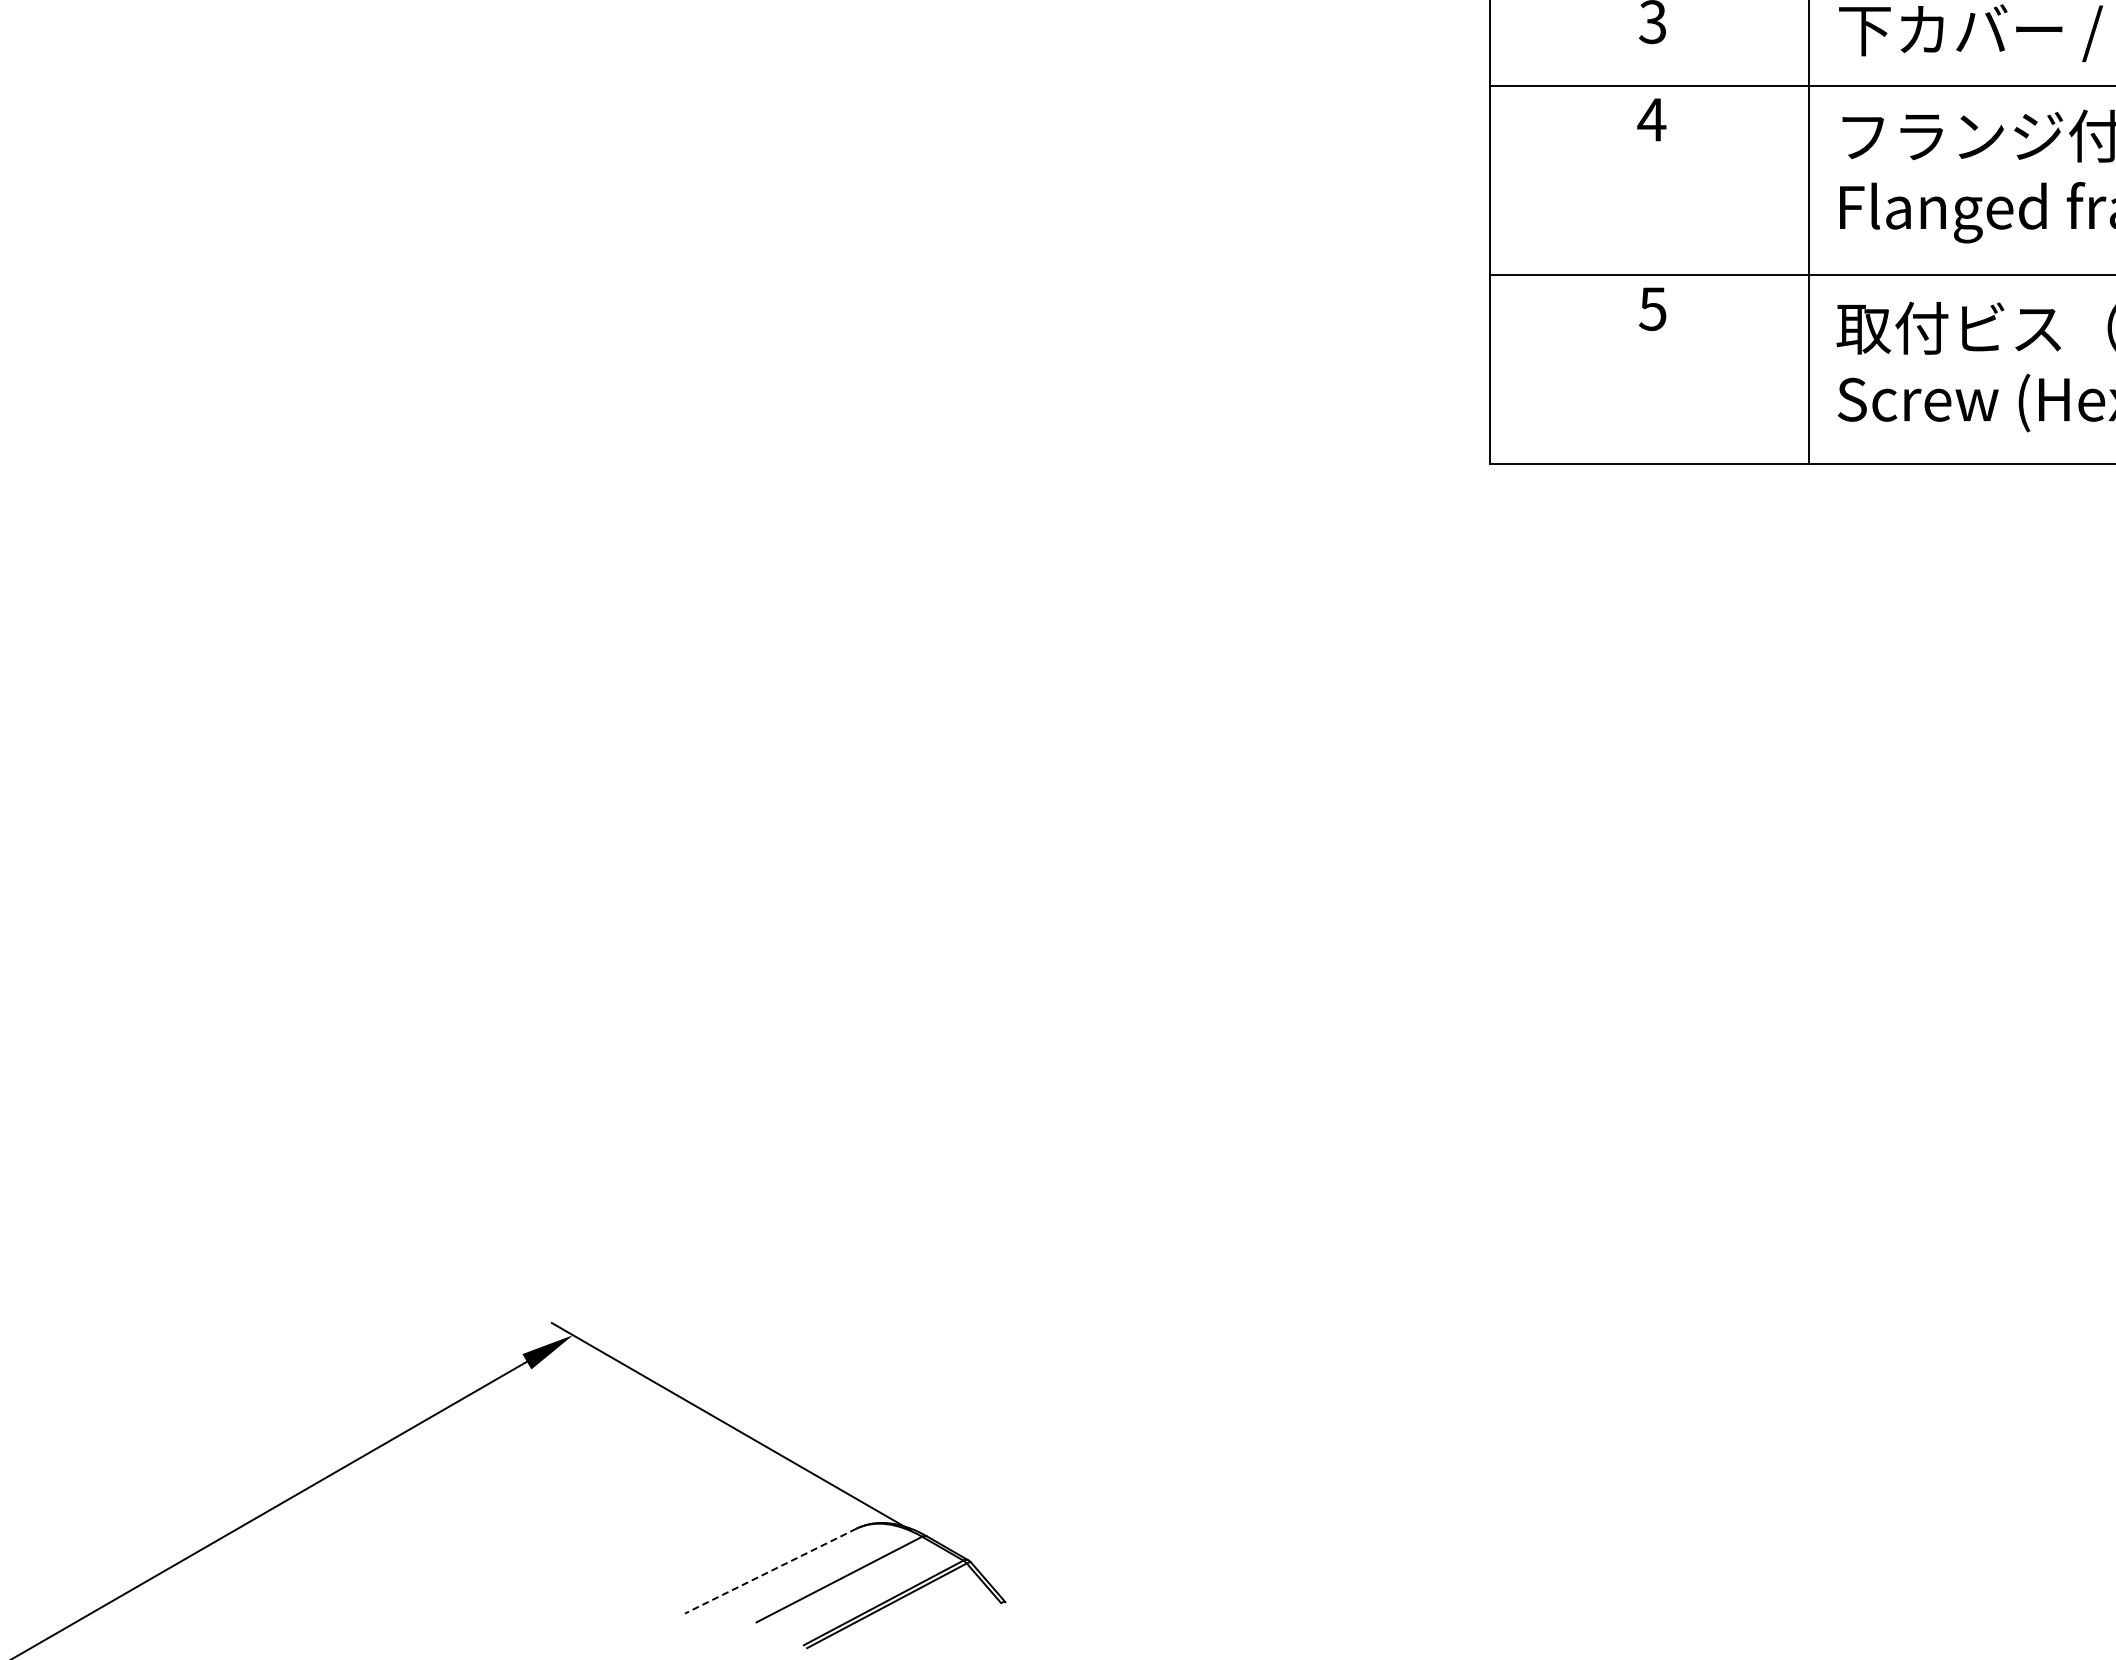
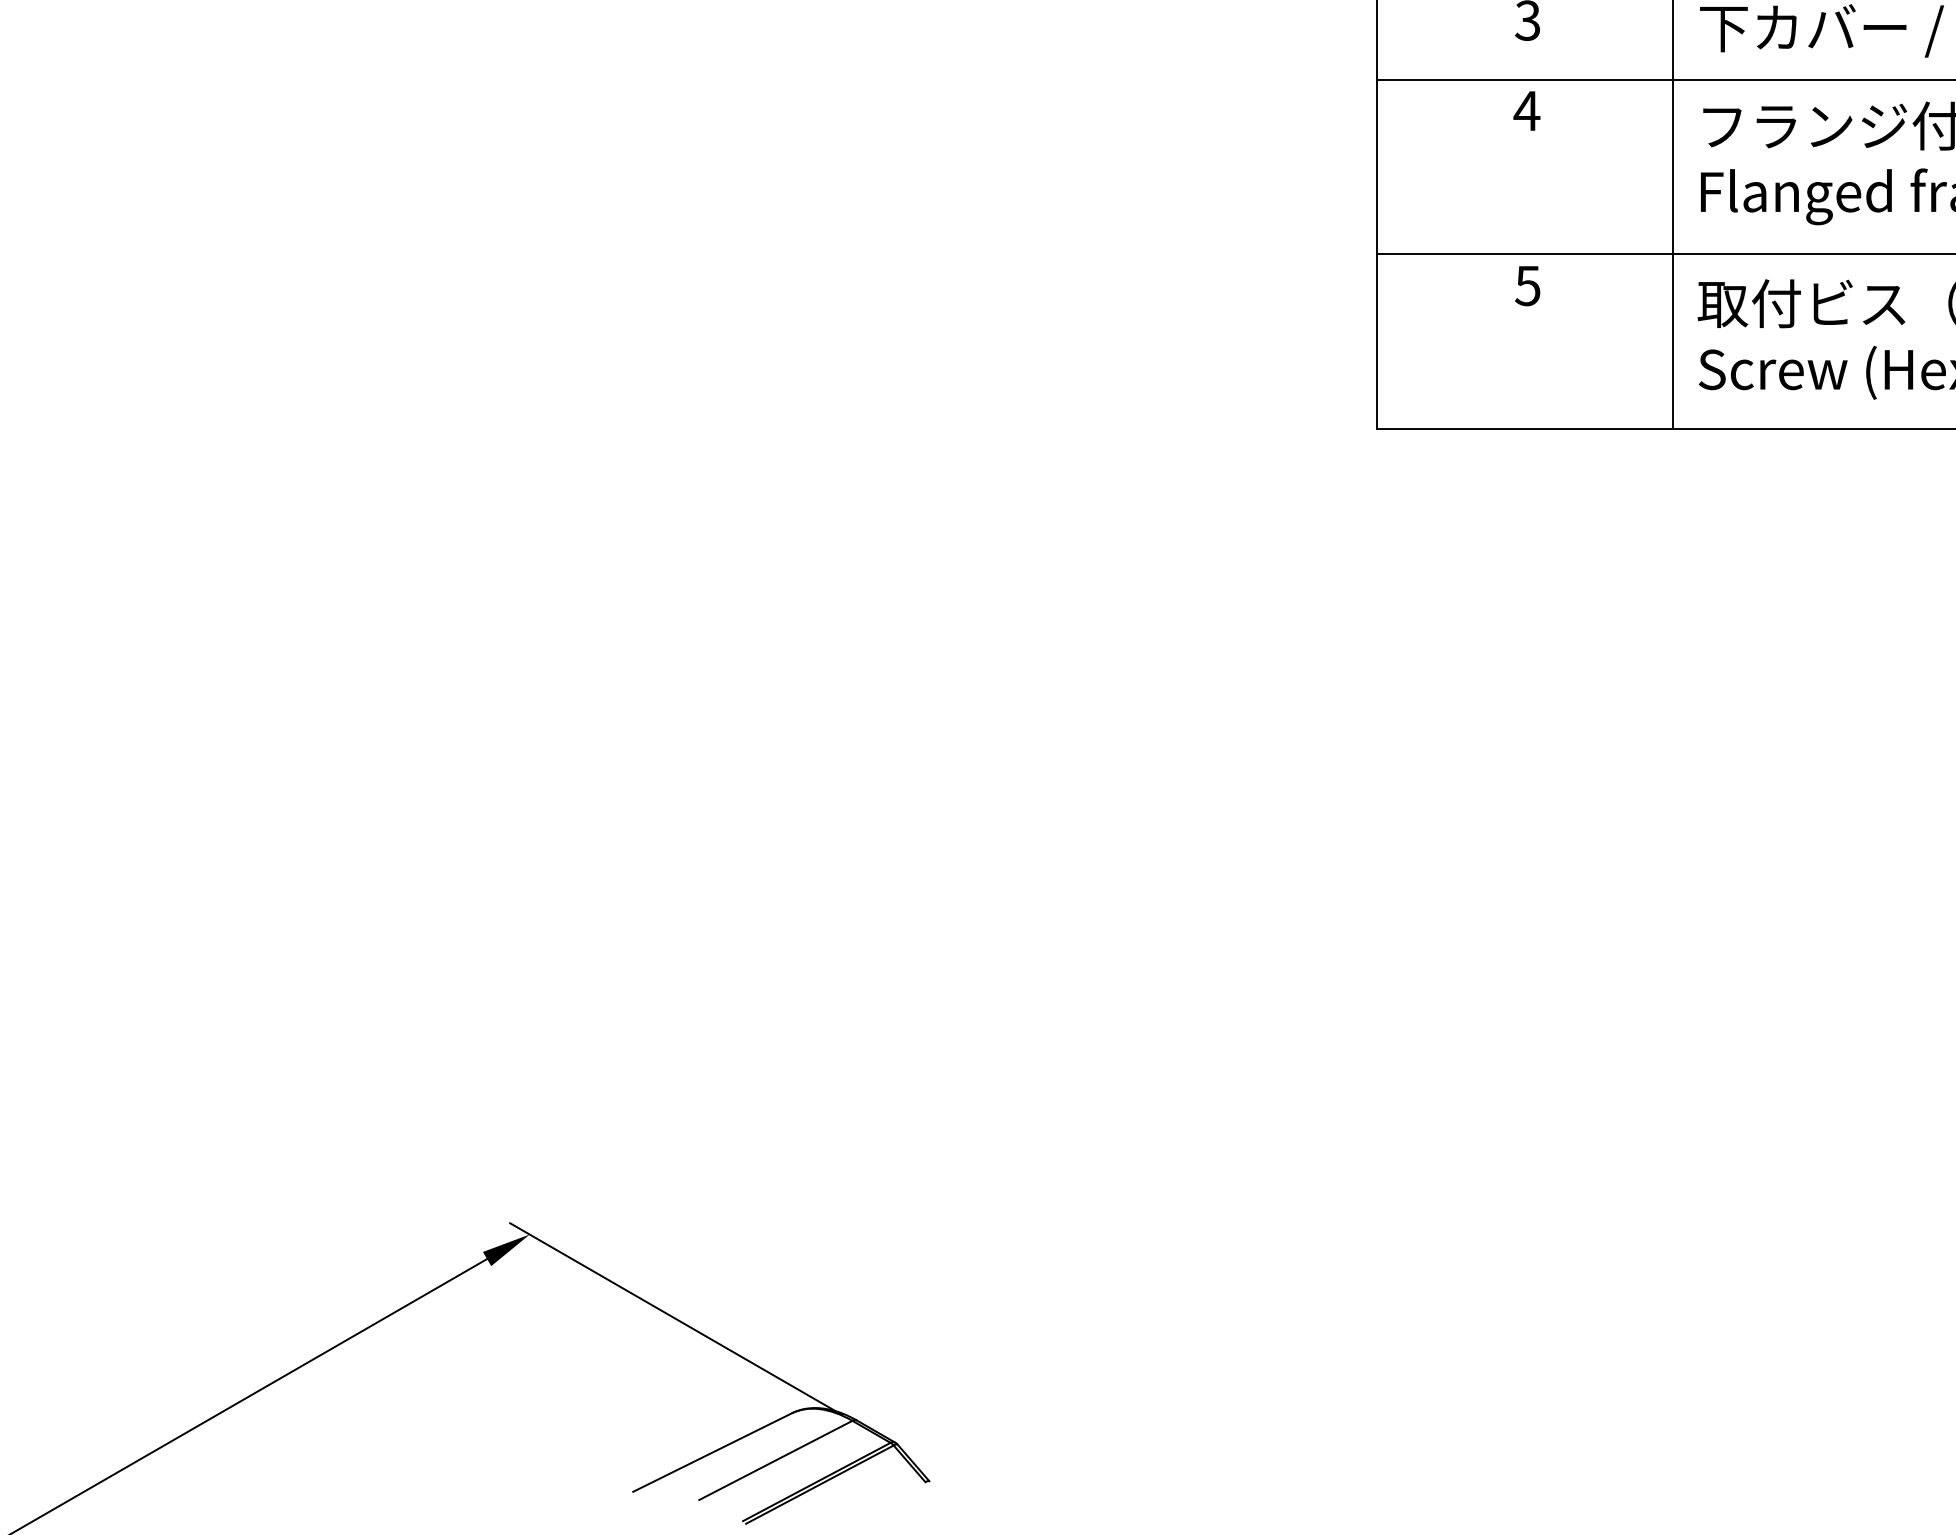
line: (770, 1571) -> (712, 1452), dashed -> solid

